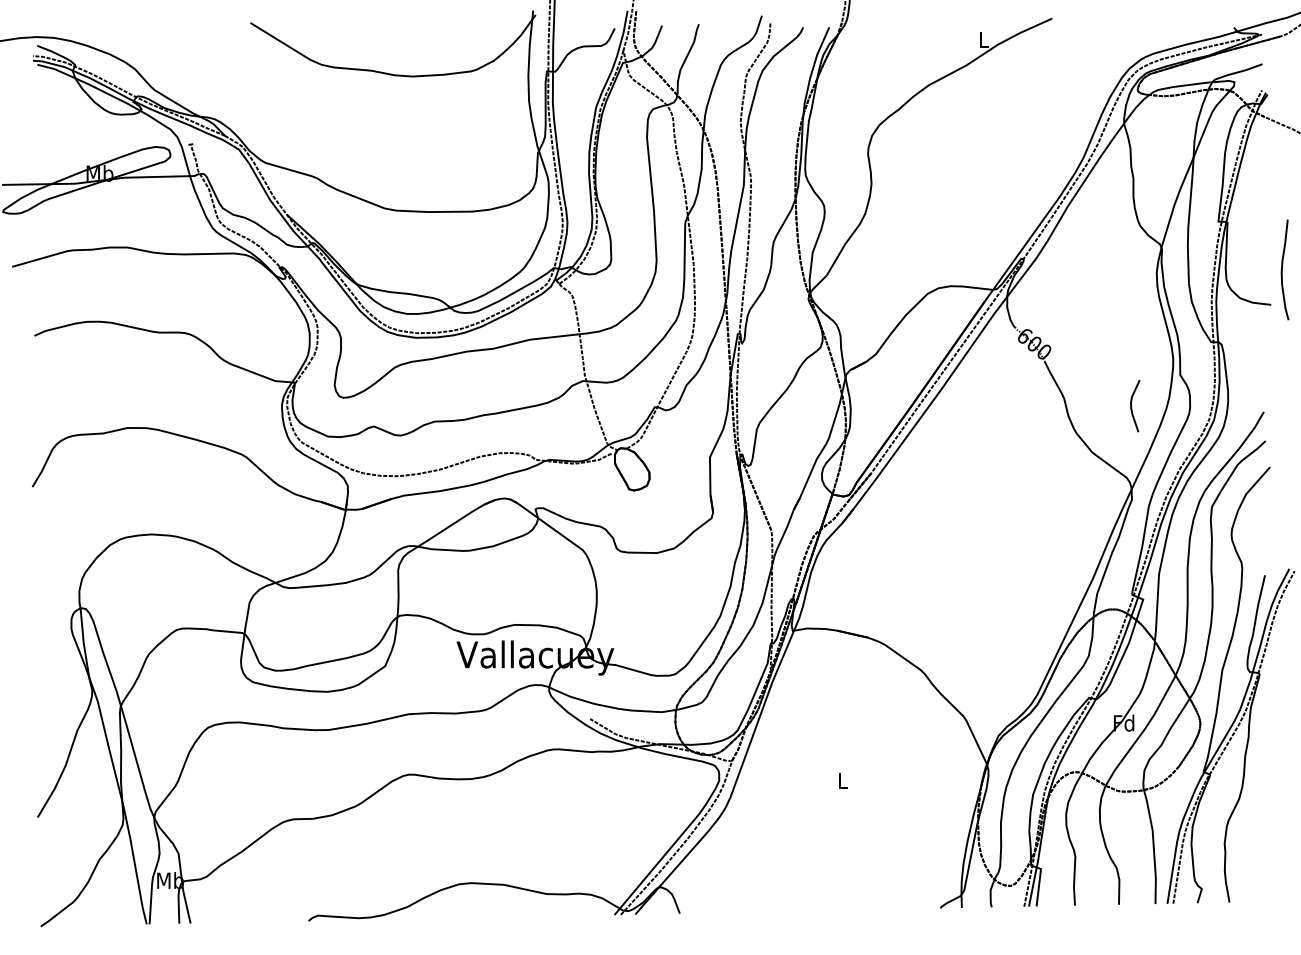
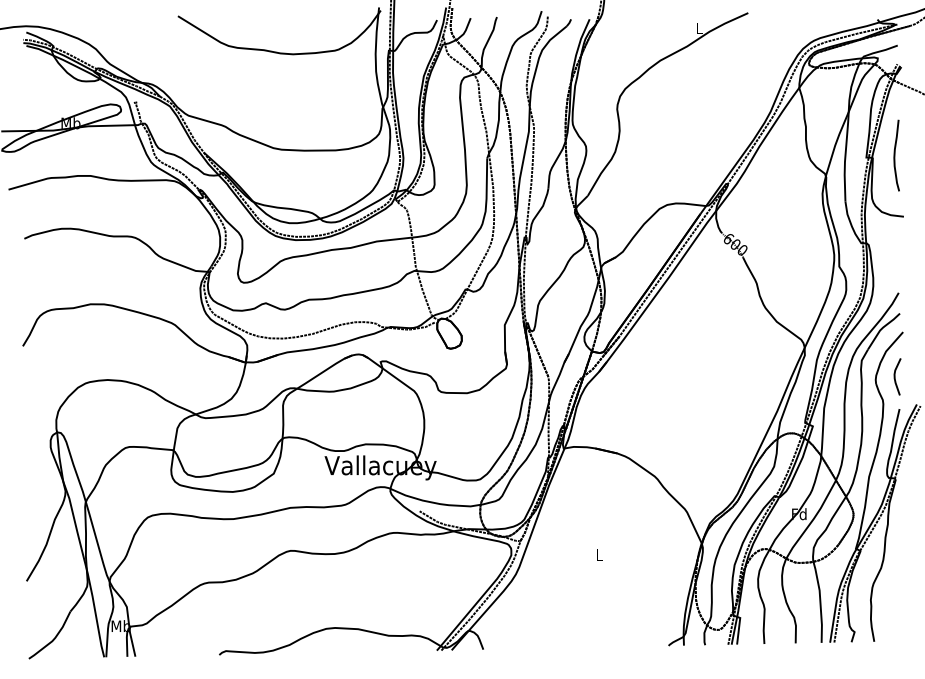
curve: (1282, 269) -> (894, 155), moved
curve: (1132, 407) -> (895, 377), moved

